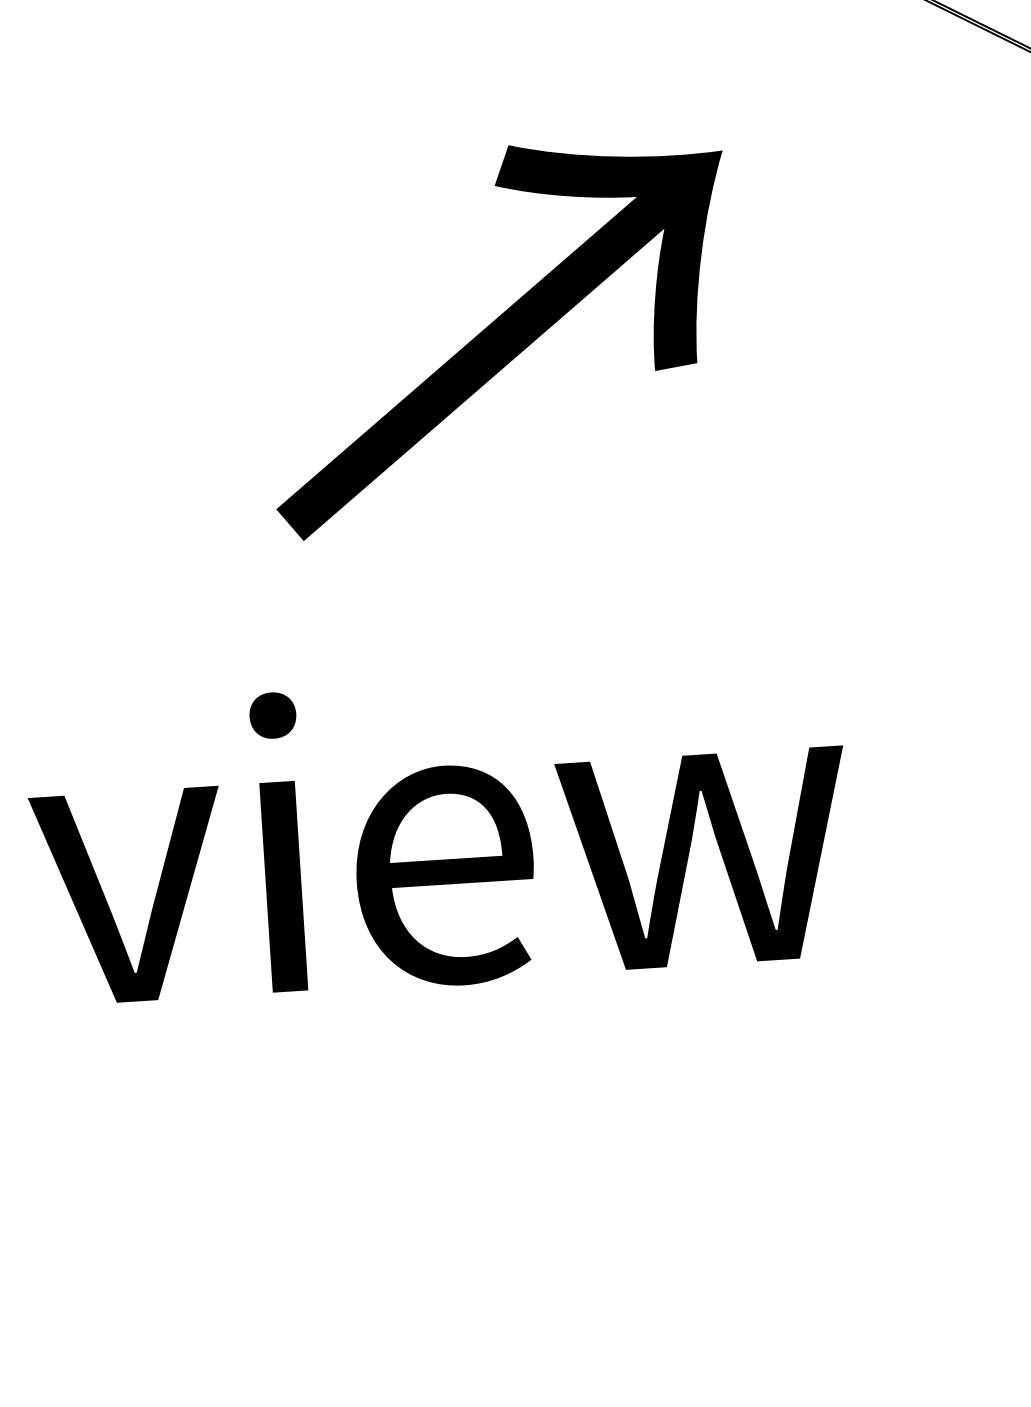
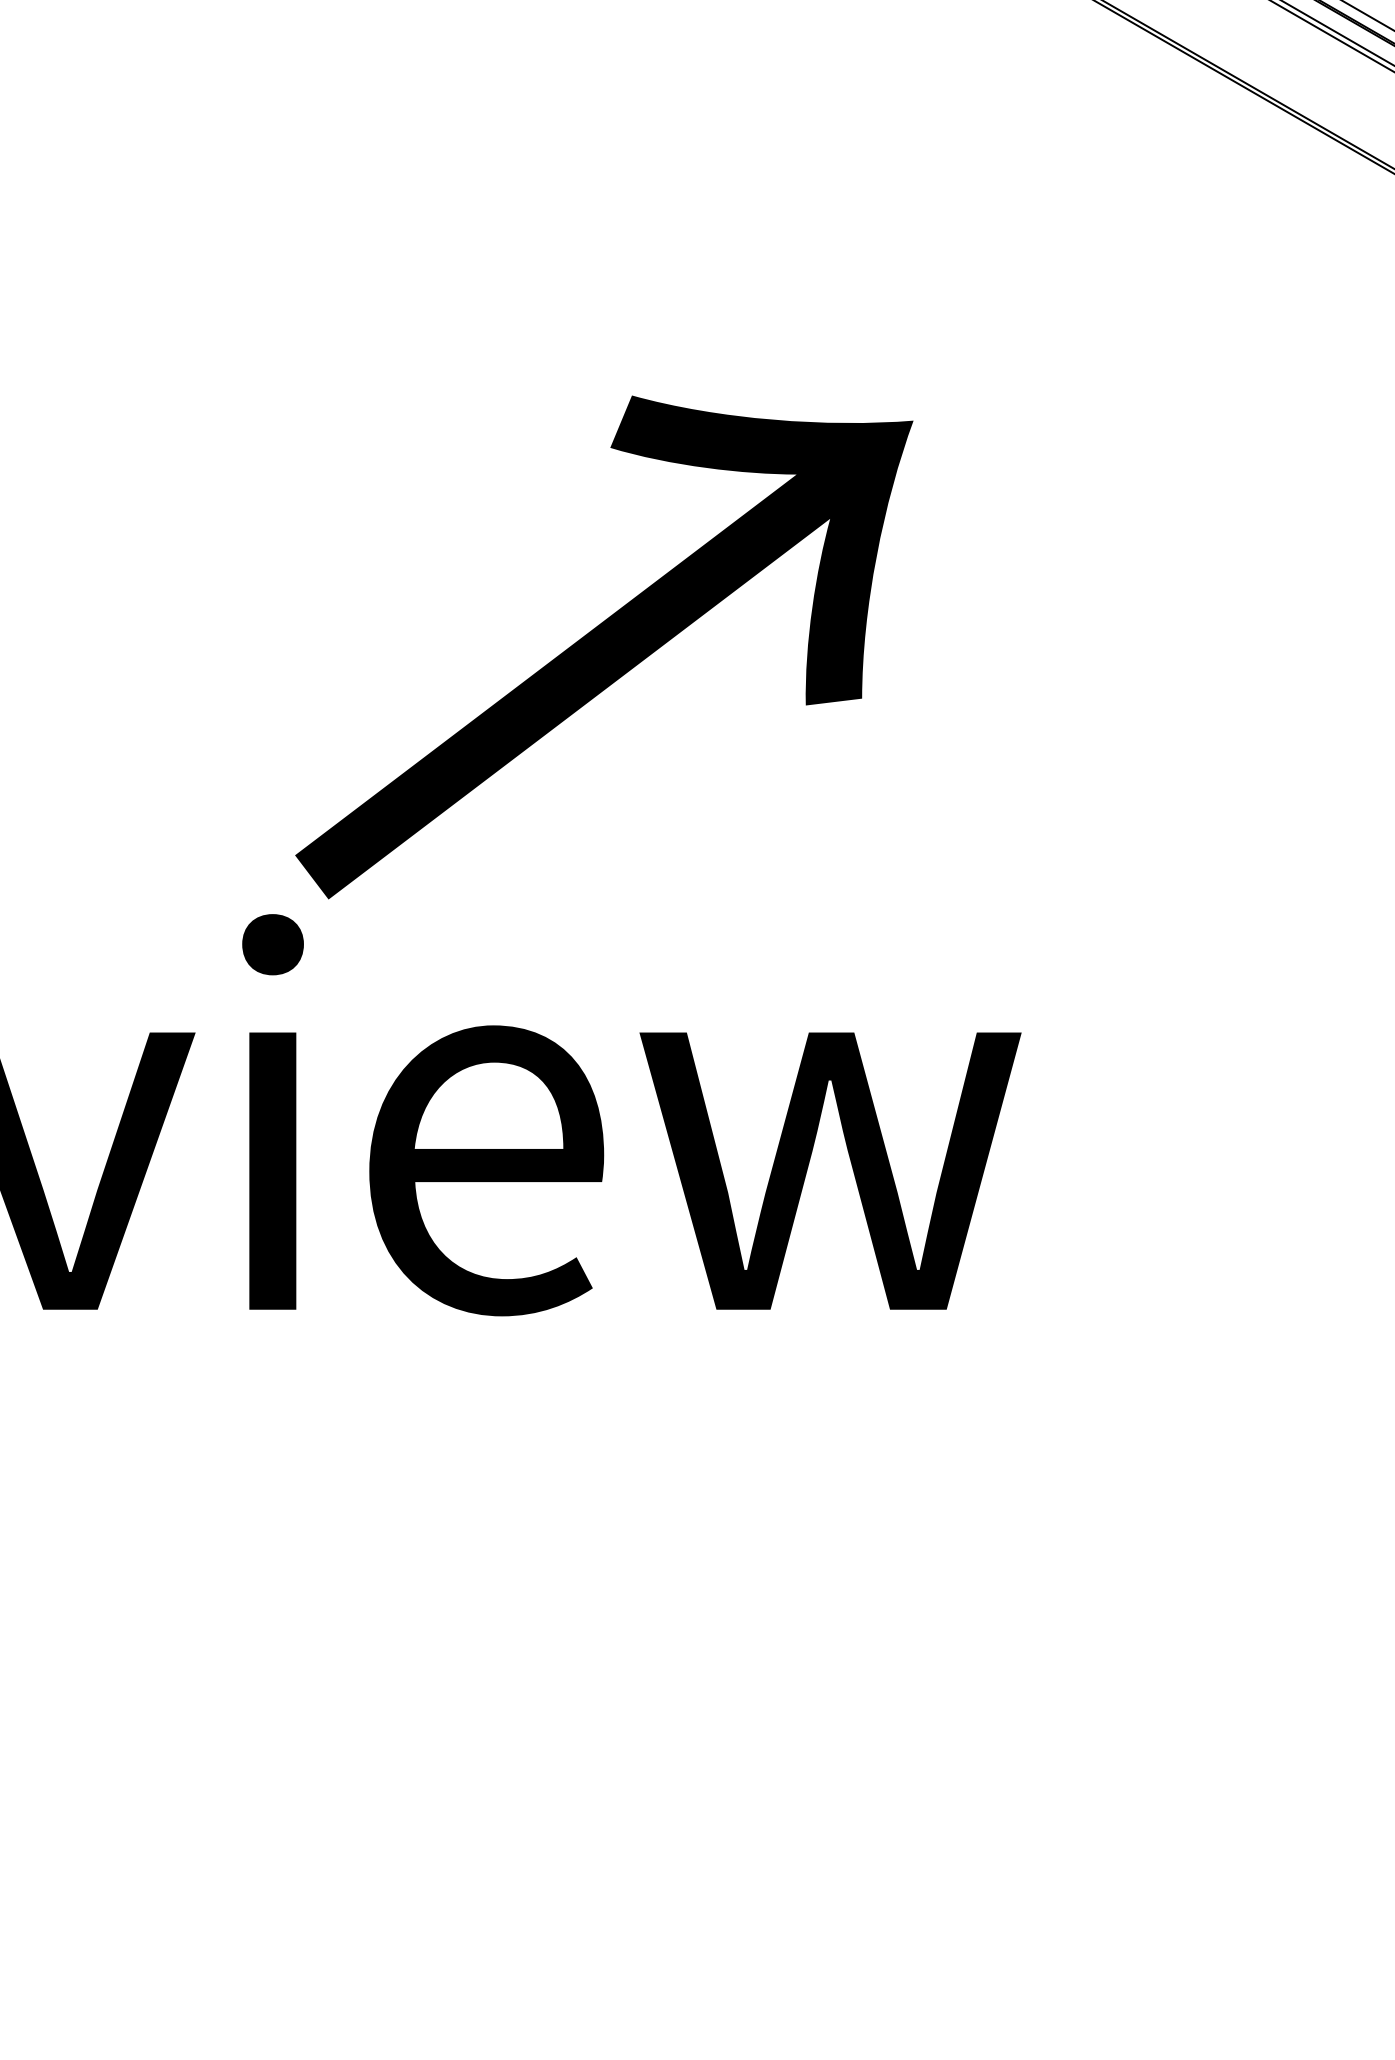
text: (500, 337) -> (604, 647), moved

